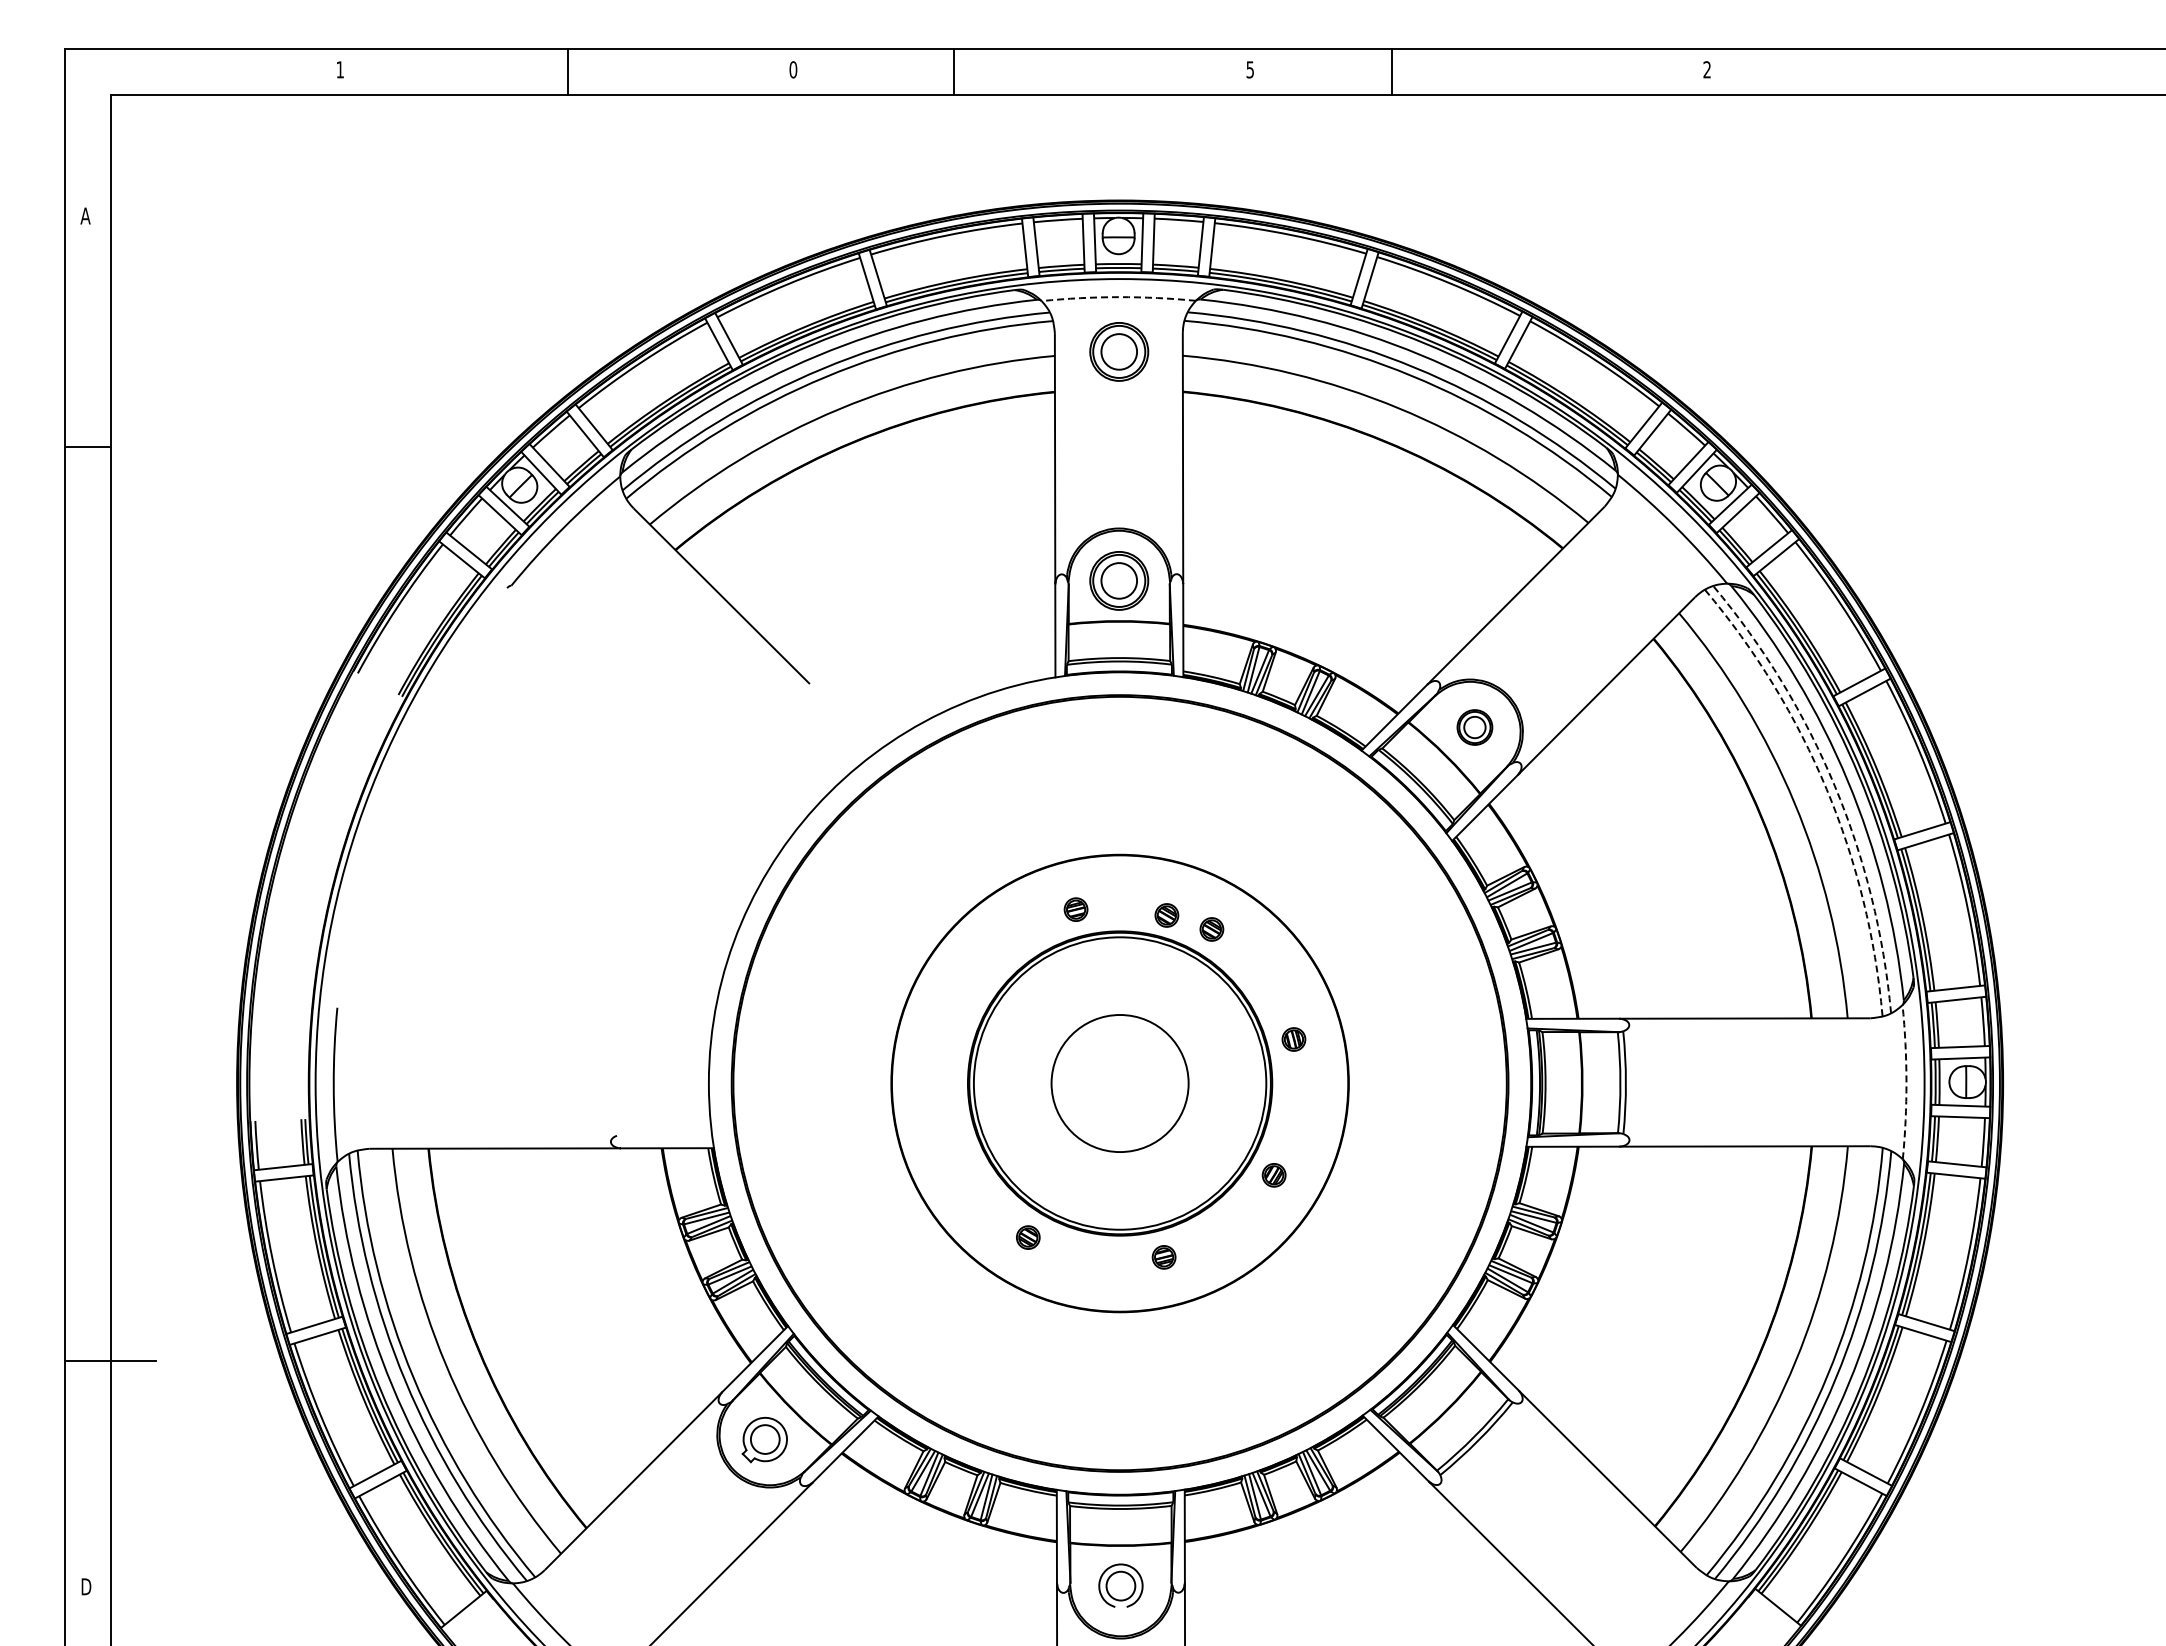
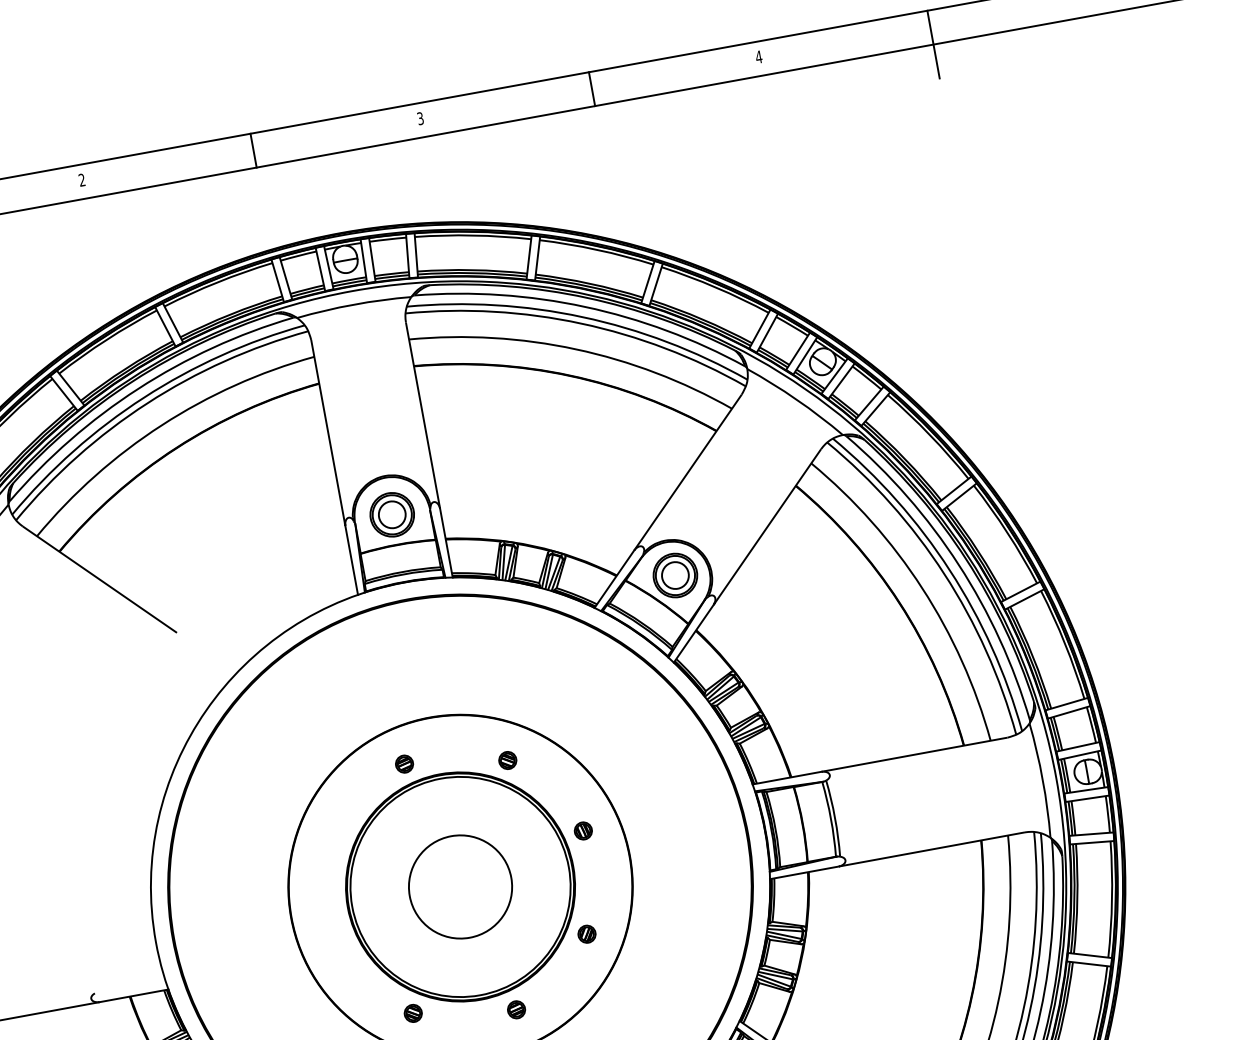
text: (793, 69) -> (82, 179), 0 -> 2
text: (1249, 69) -> (419, 118), 5 -> 3
text: (1707, 69) -> (759, 56), 2 -> 4
line: (953, 71) -> (253, 150), moved
line: (1392, 71) -> (592, 88), moved
line: (1938, 94) -> (933, 44), added
arc: (1118, 297) -> (353, 305), dashed -> solid
part: (1119, 351) -> (361, 344), removed
part: (1474, 727) -> (675, 575), size x1.67
arc: (1834, 786) -> (949, 570), dashed -> solid
arc: (1826, 789) -> (944, 574), dashed -> solid
part: (1166, 915) -> (472, 756), removed
arc: (1906, 1082) -> (1042, 780), dashed -> solid

